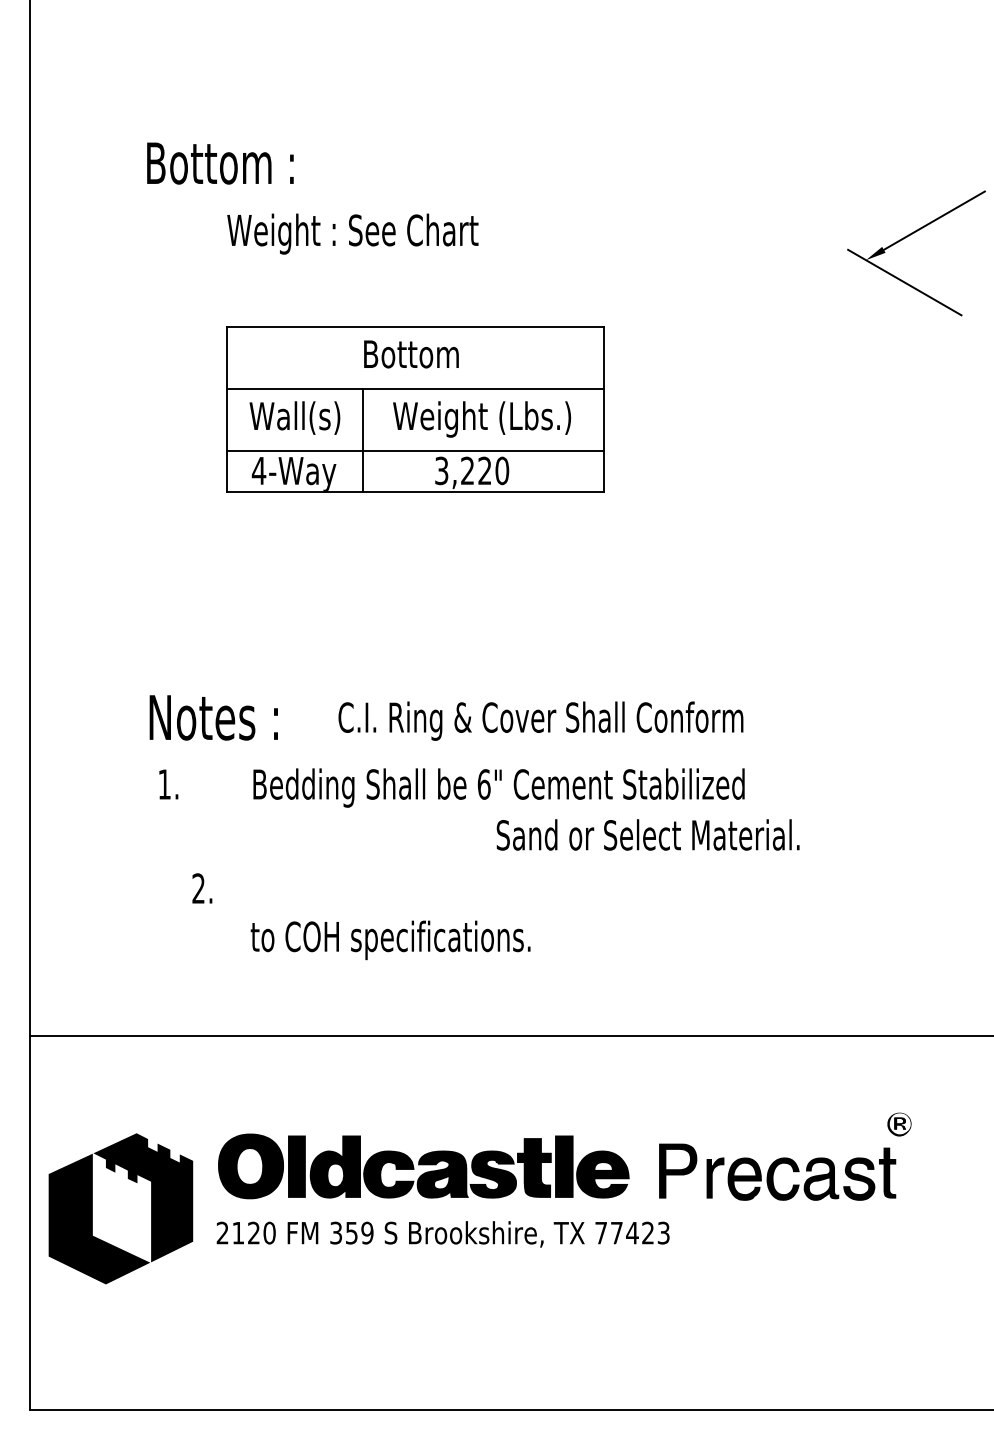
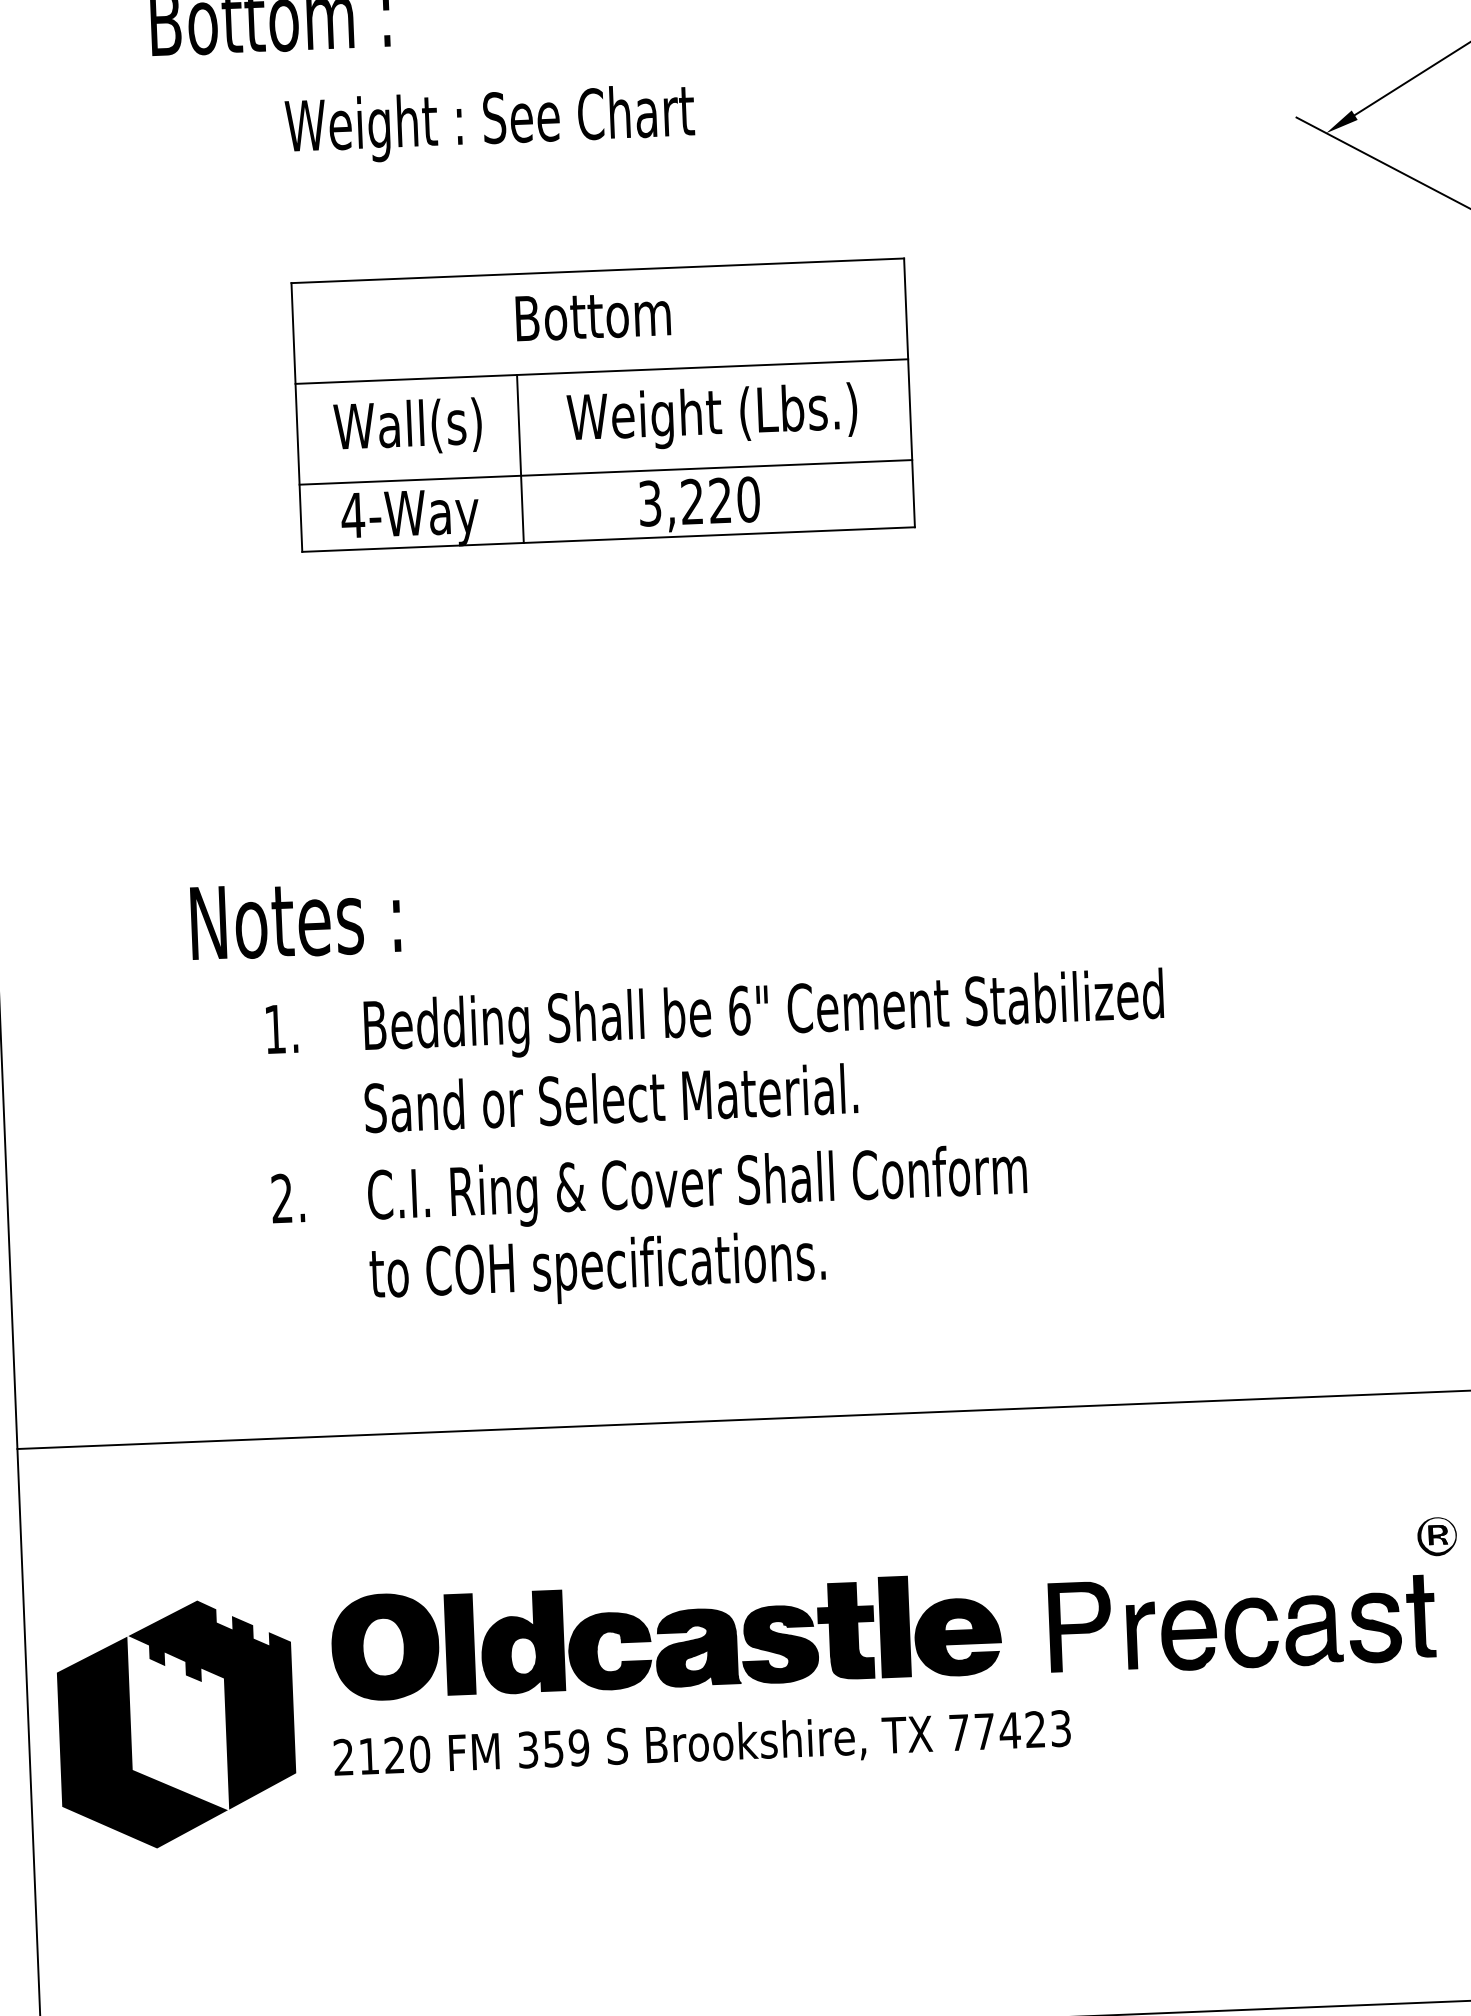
text: (540, 720) -> (696, 1186), moved
text: (168, 784) -> (281, 1029), moved
text: (647, 834) -> (610, 1097), moved

